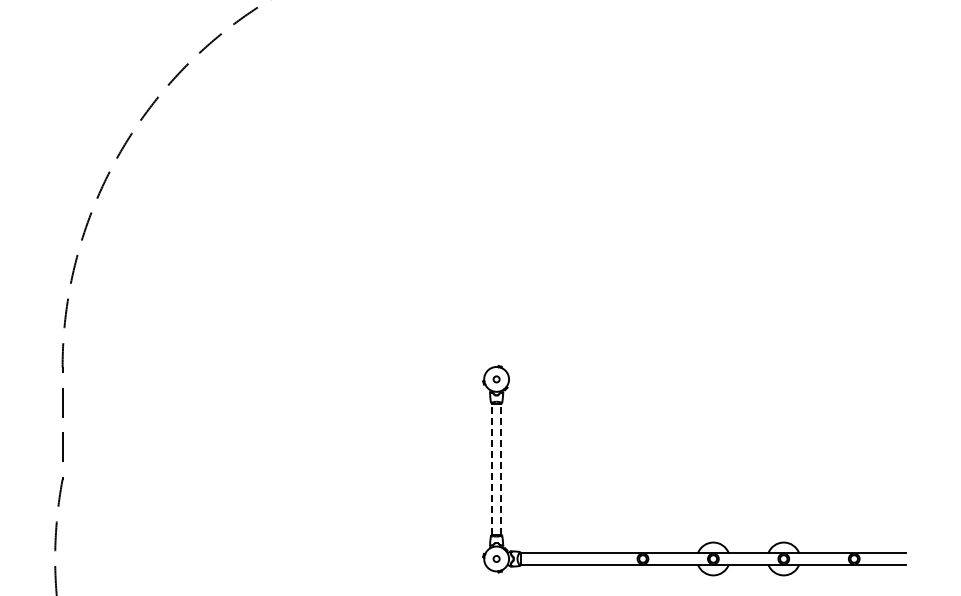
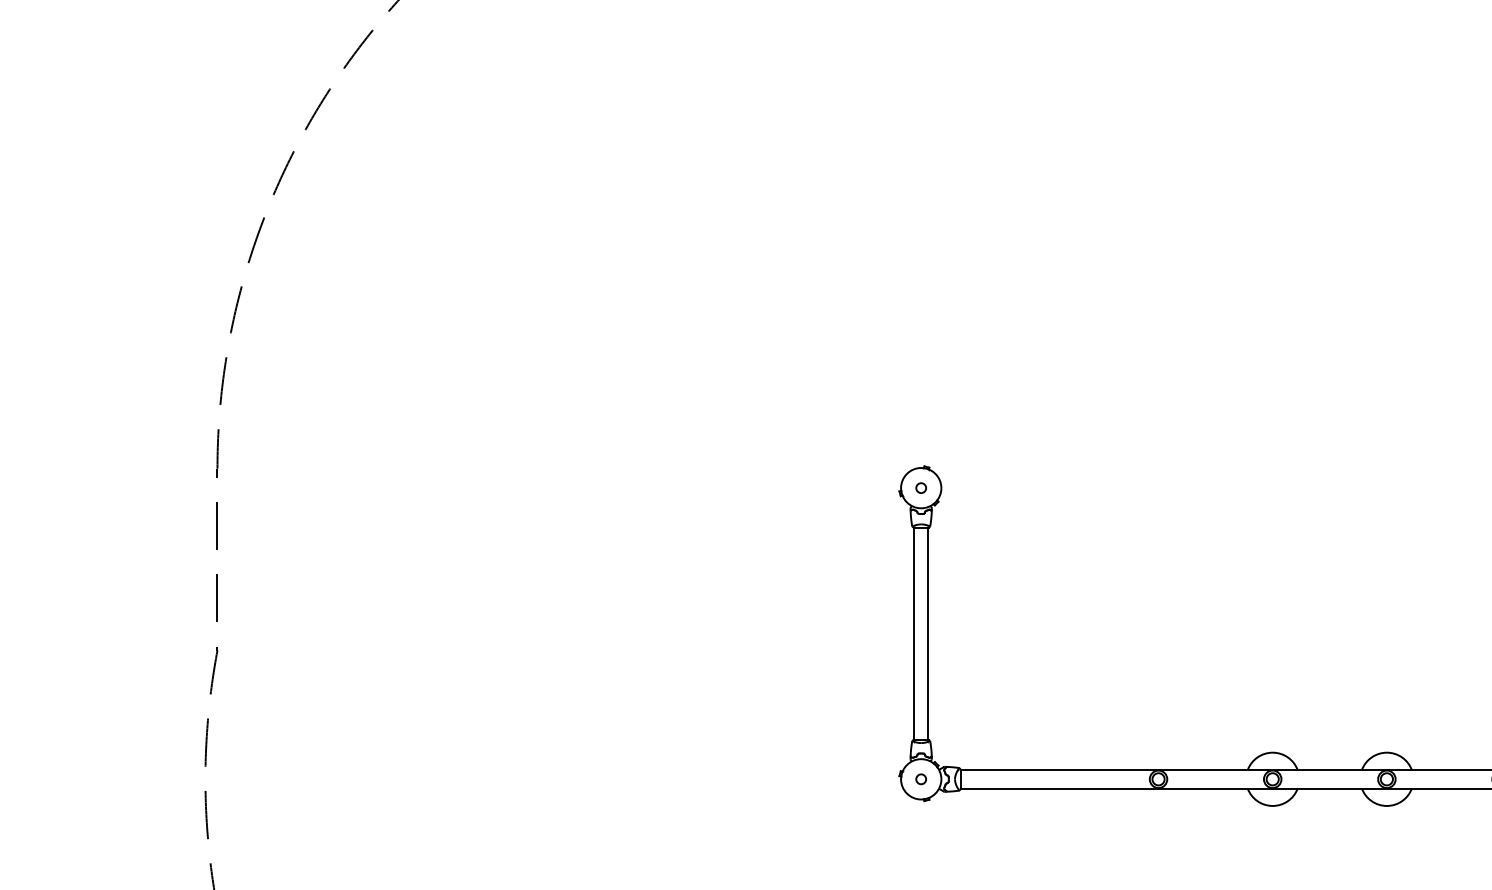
line: (492, 468) -> (914, 632), dashed -> solid
line: (501, 468) -> (929, 632), dashed -> solid

